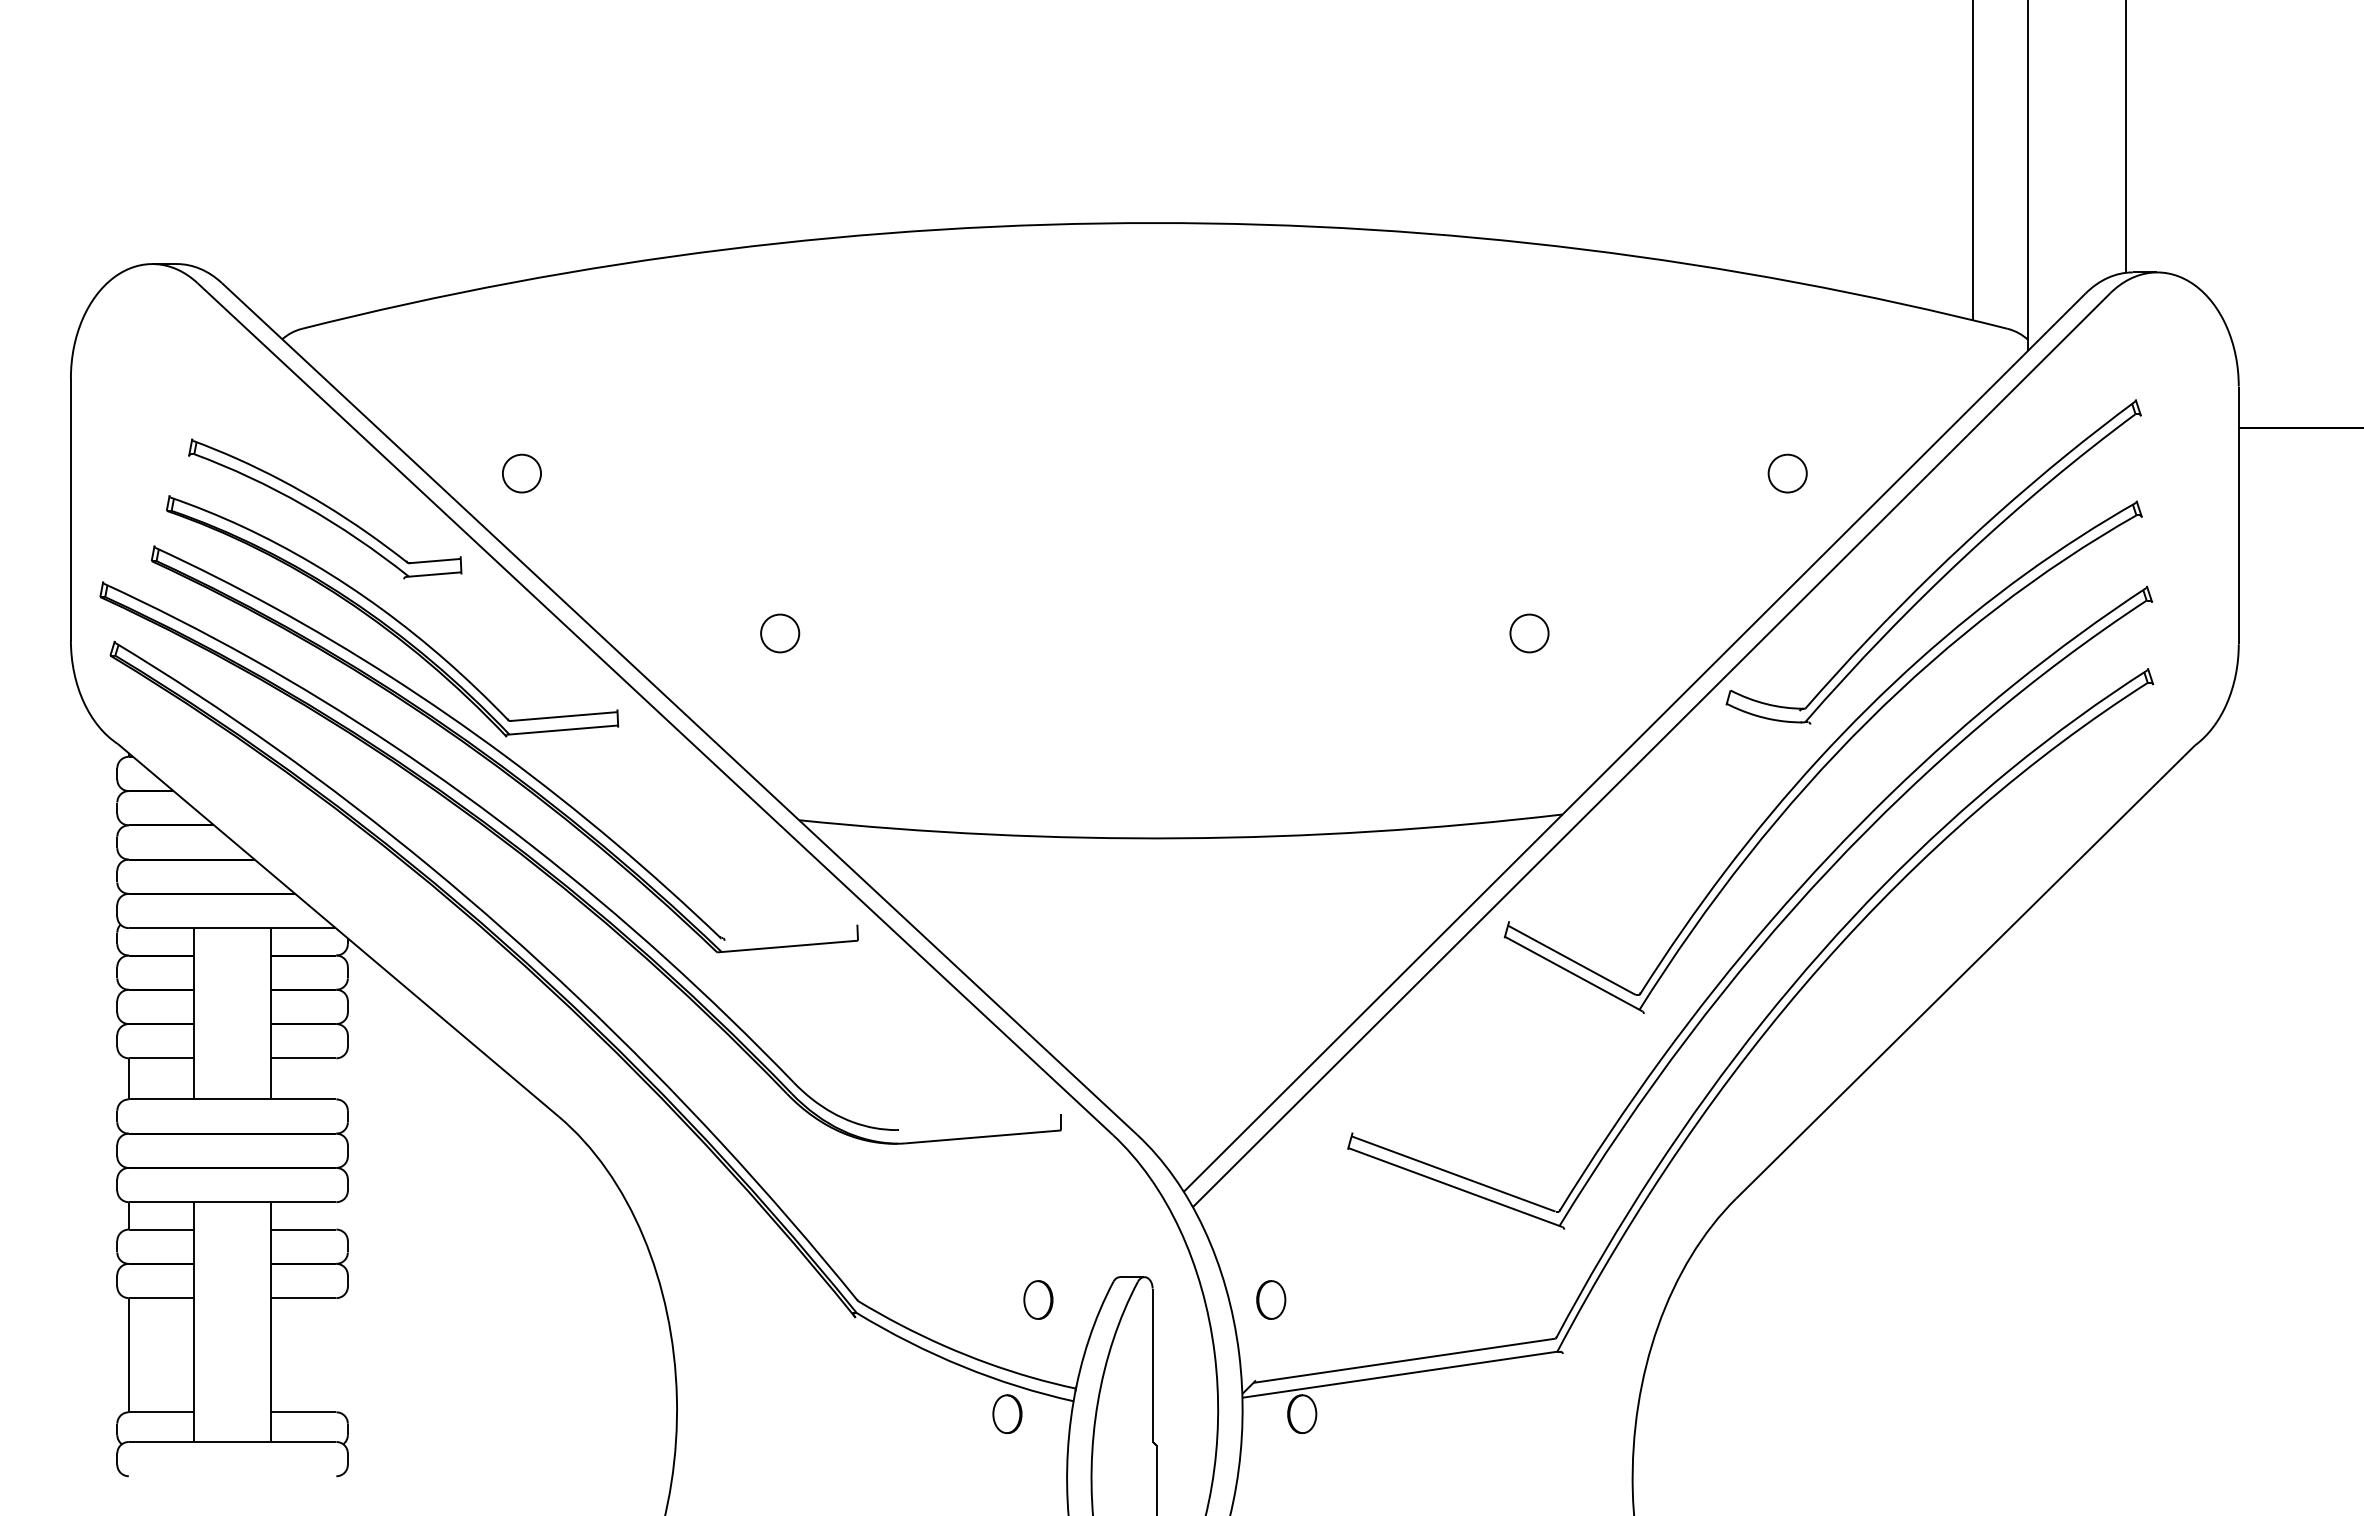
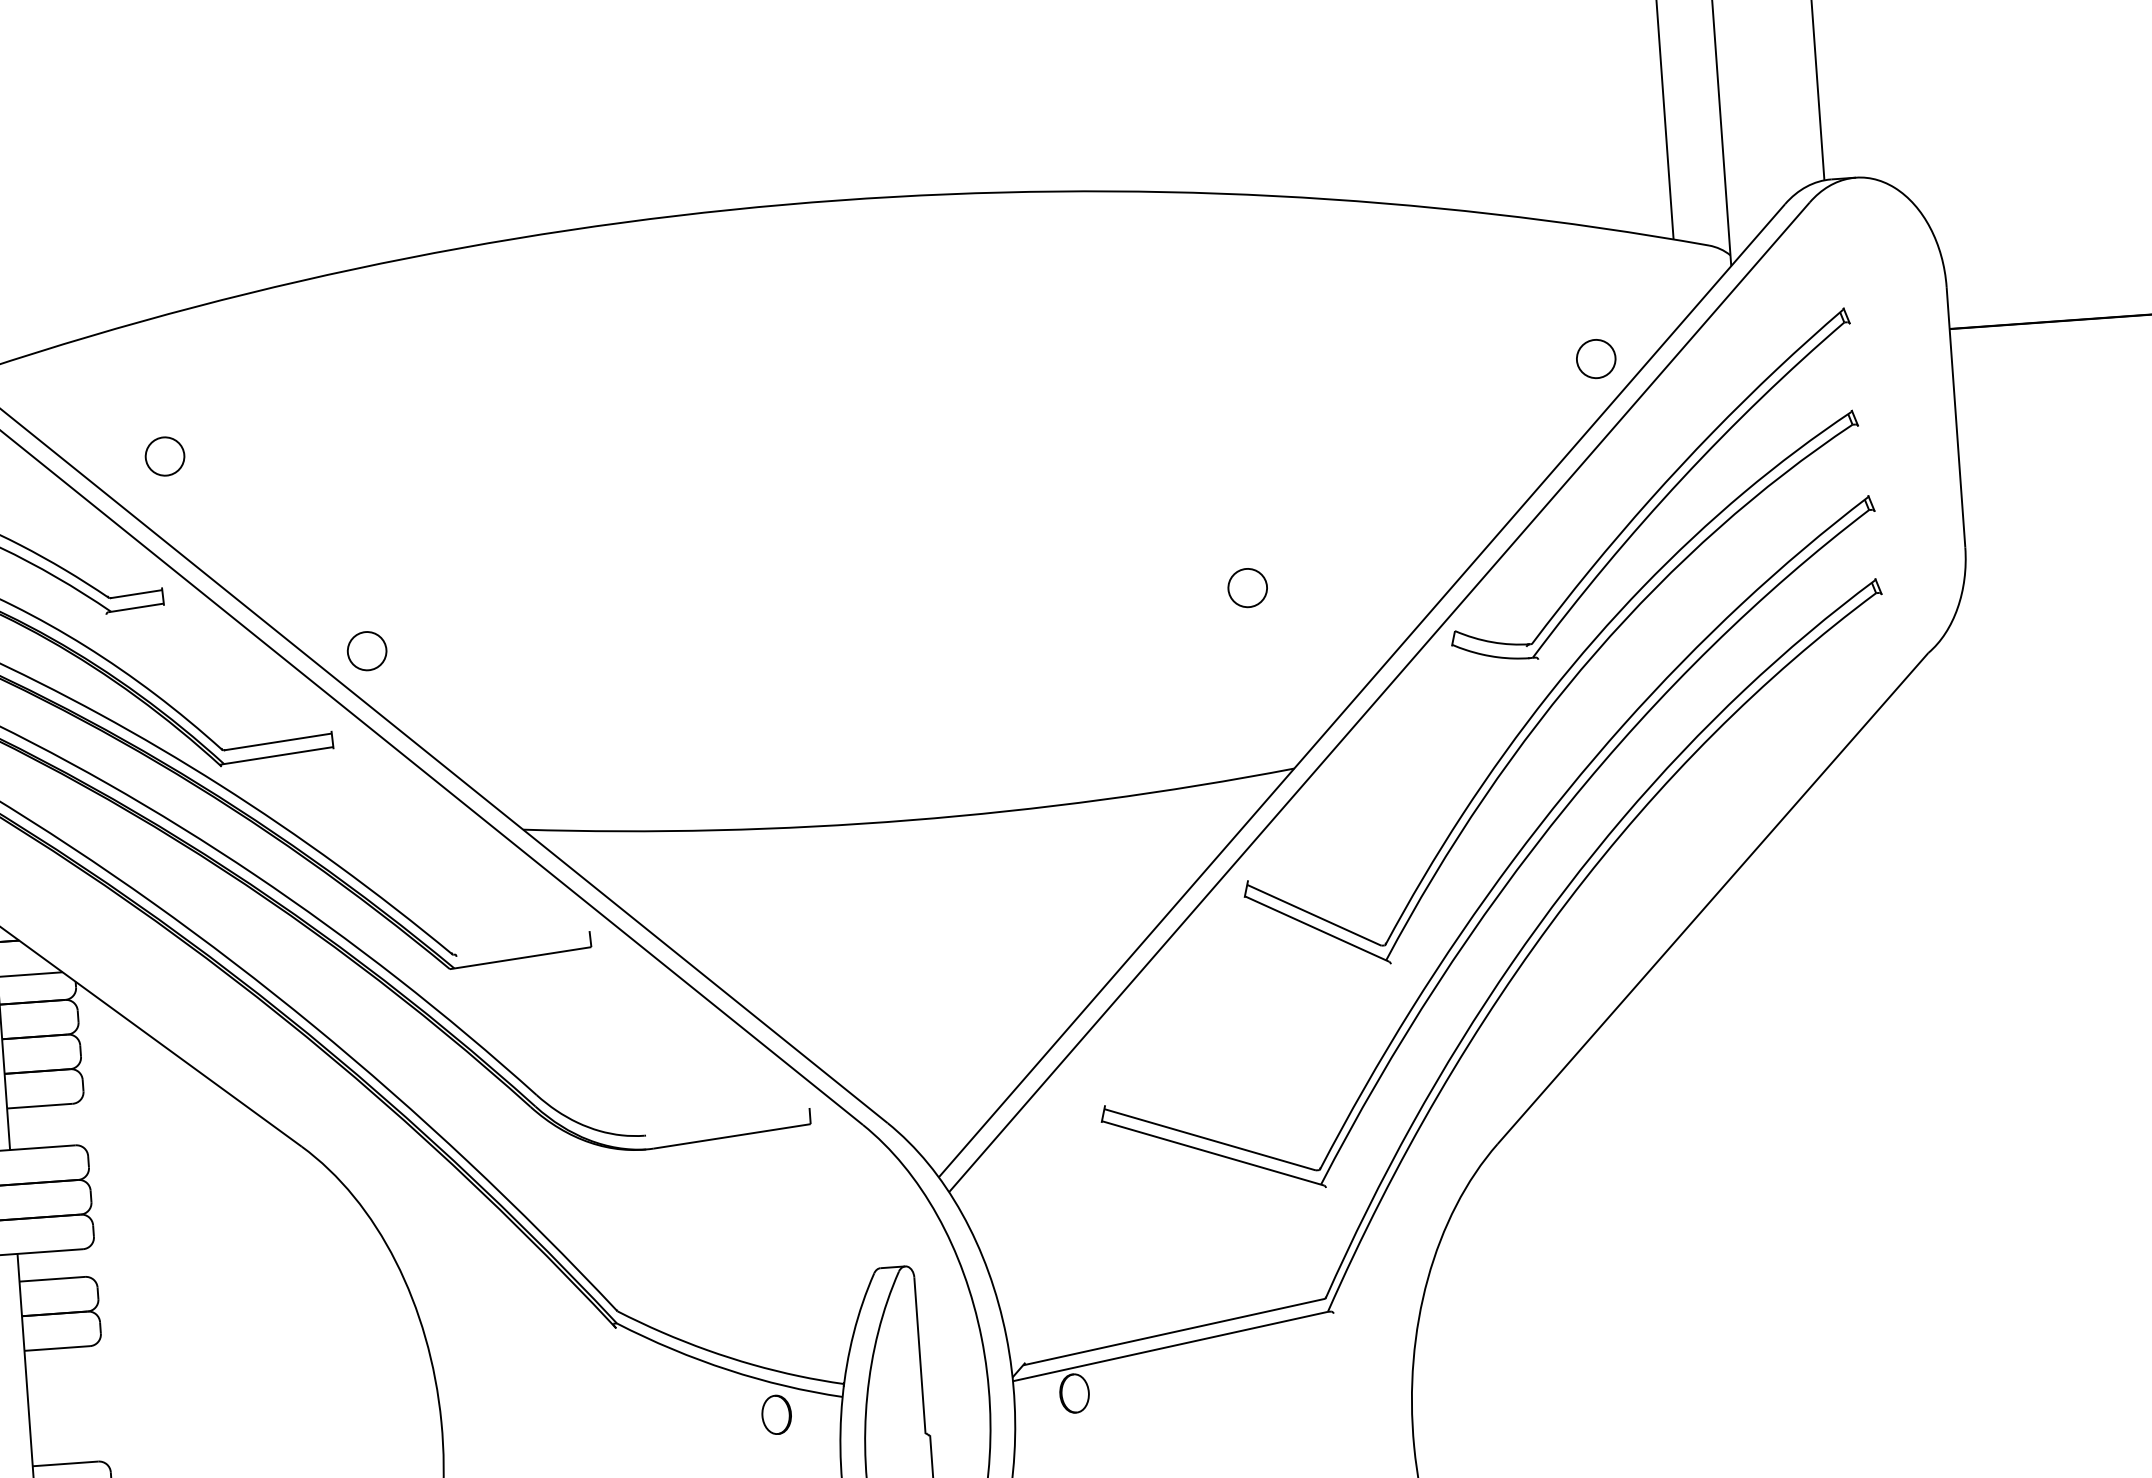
curve: (1783, 456) -> (1590, 342), moved
curve: (507, 463) -> (149, 447), moved
curve: (784, 616) -> (370, 633), moved
part: (1038, 1299) -> (799, 1296), removed
part: (1271, 1299) -> (1035, 1279), removed

